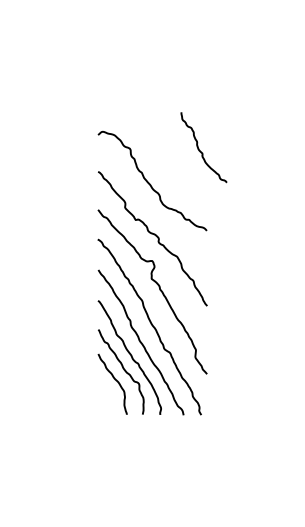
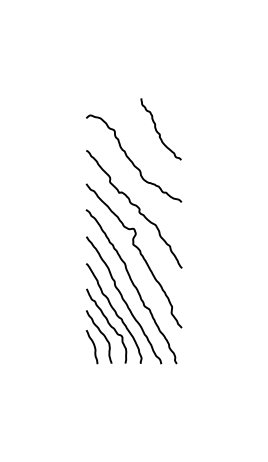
curve: (200, 150) -> (158, 131), moved
curve: (106, 395) -> (93, 346), added

